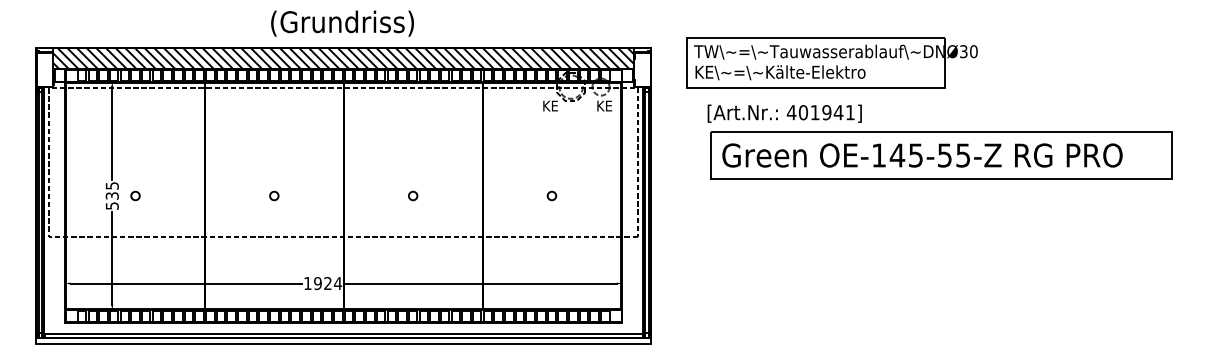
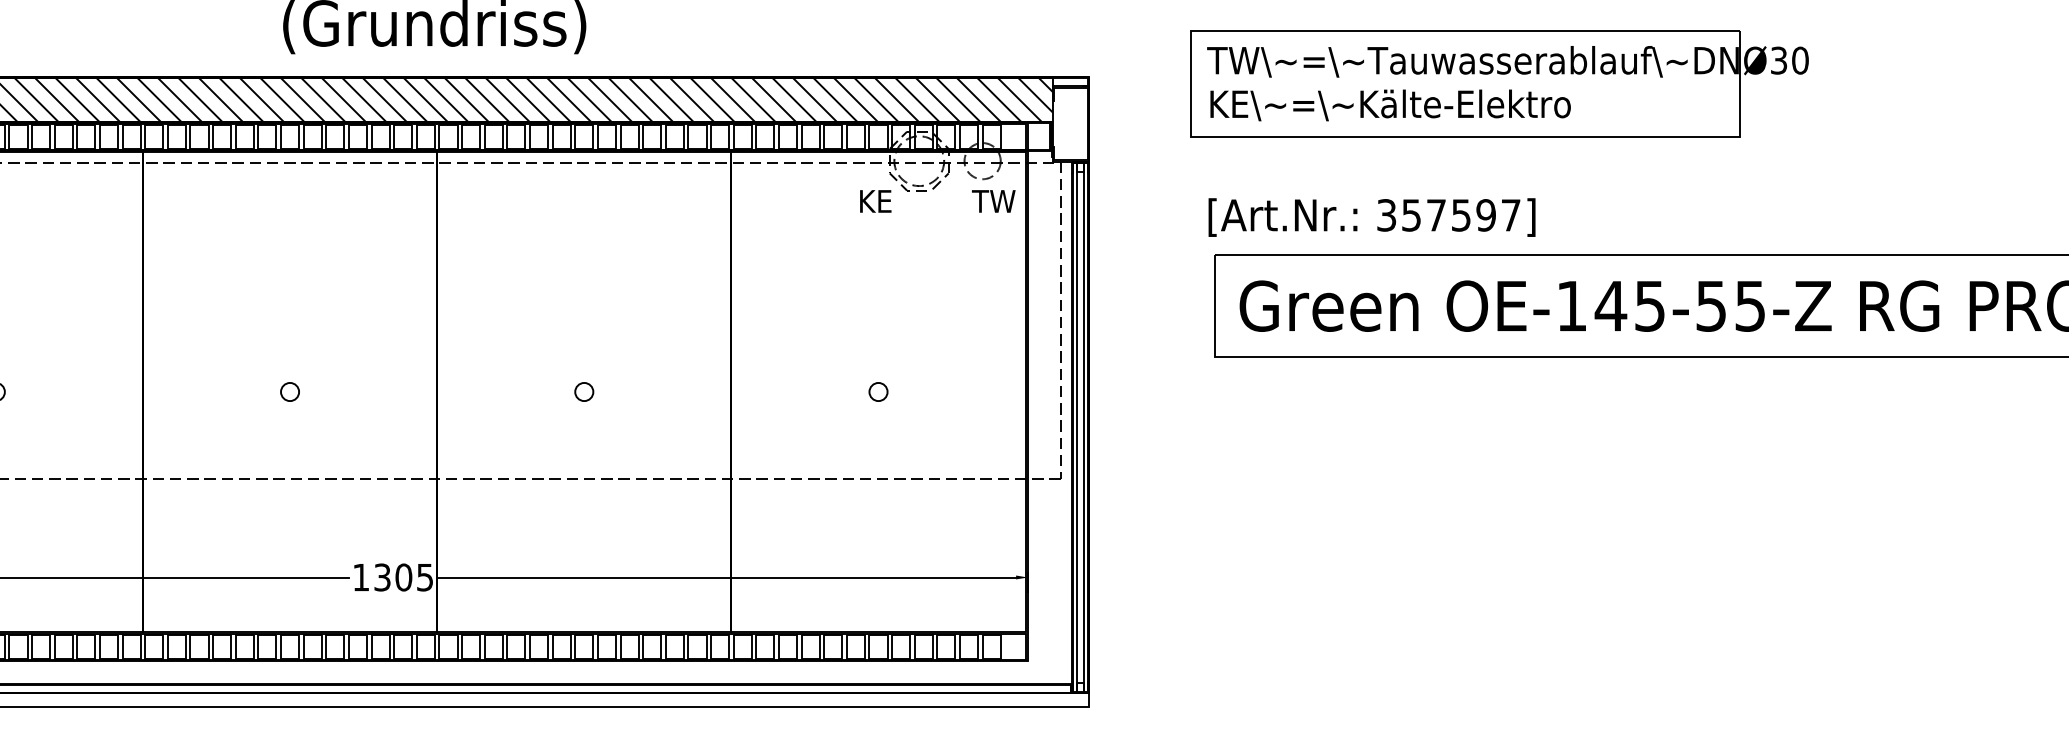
part: (831, 62) -> (1498, 83), moved
text: (606, 105) -> (994, 200), KE -> TW
text: (820, 112) -> (1447, 214), 401941] -> 357597]
text: (328, 283) -> (404, 577), 1924 -> 1305

